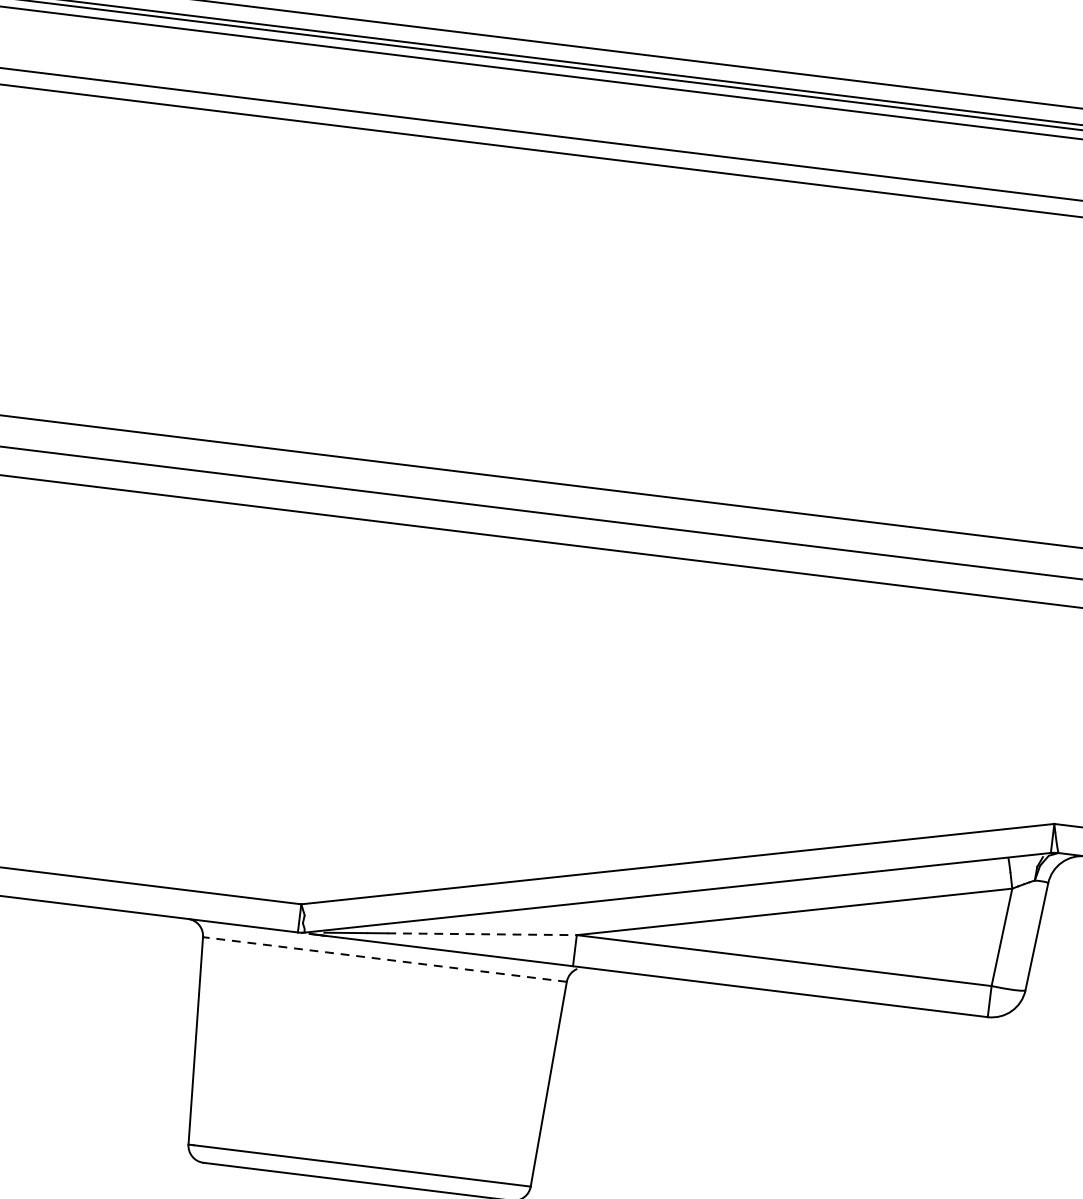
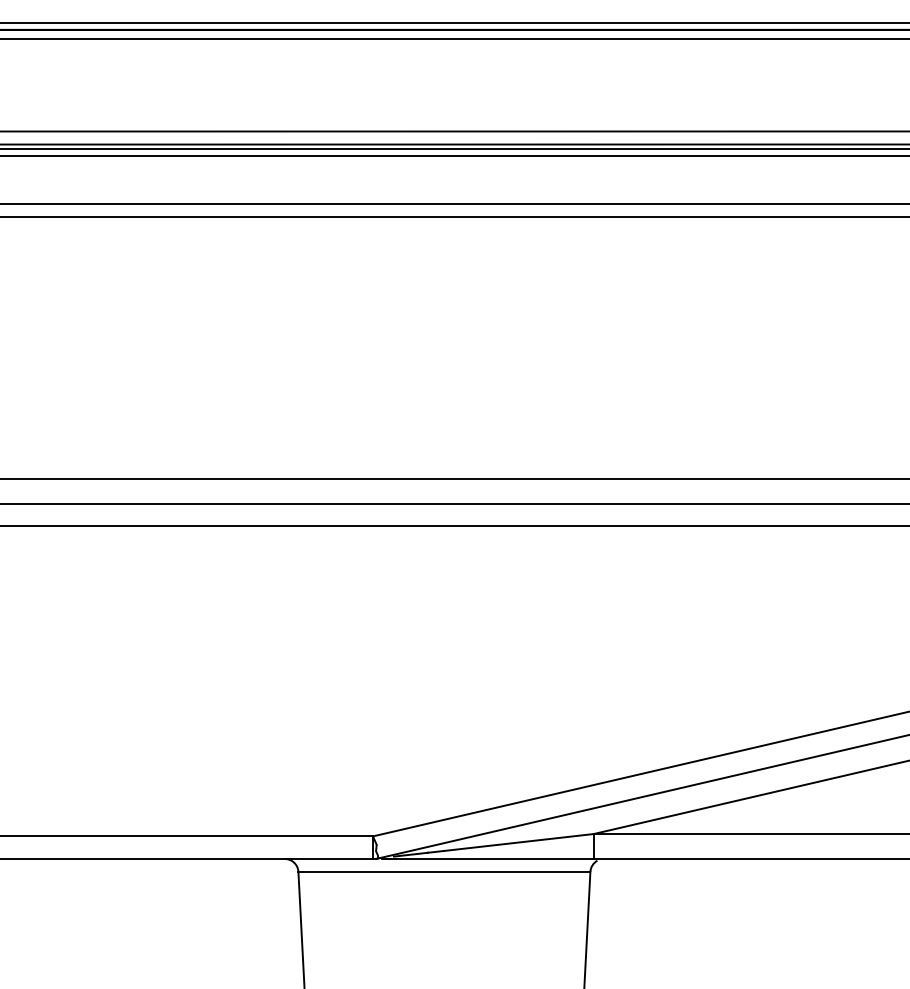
line: (482, 934) -> (519, 842), dashed -> solid
line: (385, 958) -> (444, 871), dashed -> solid

